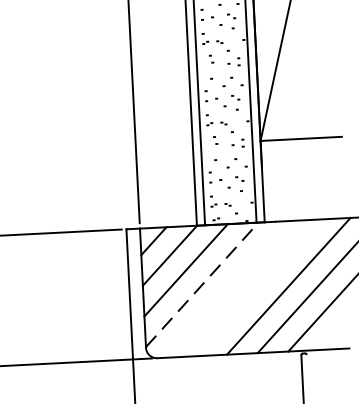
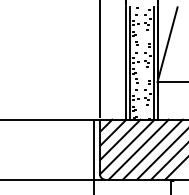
line: (202, 283) -> (127, 146), dashed -> solid
line: (257, 287) -> (152, 149), added
line: (226, 289) -> (138, 149), added

